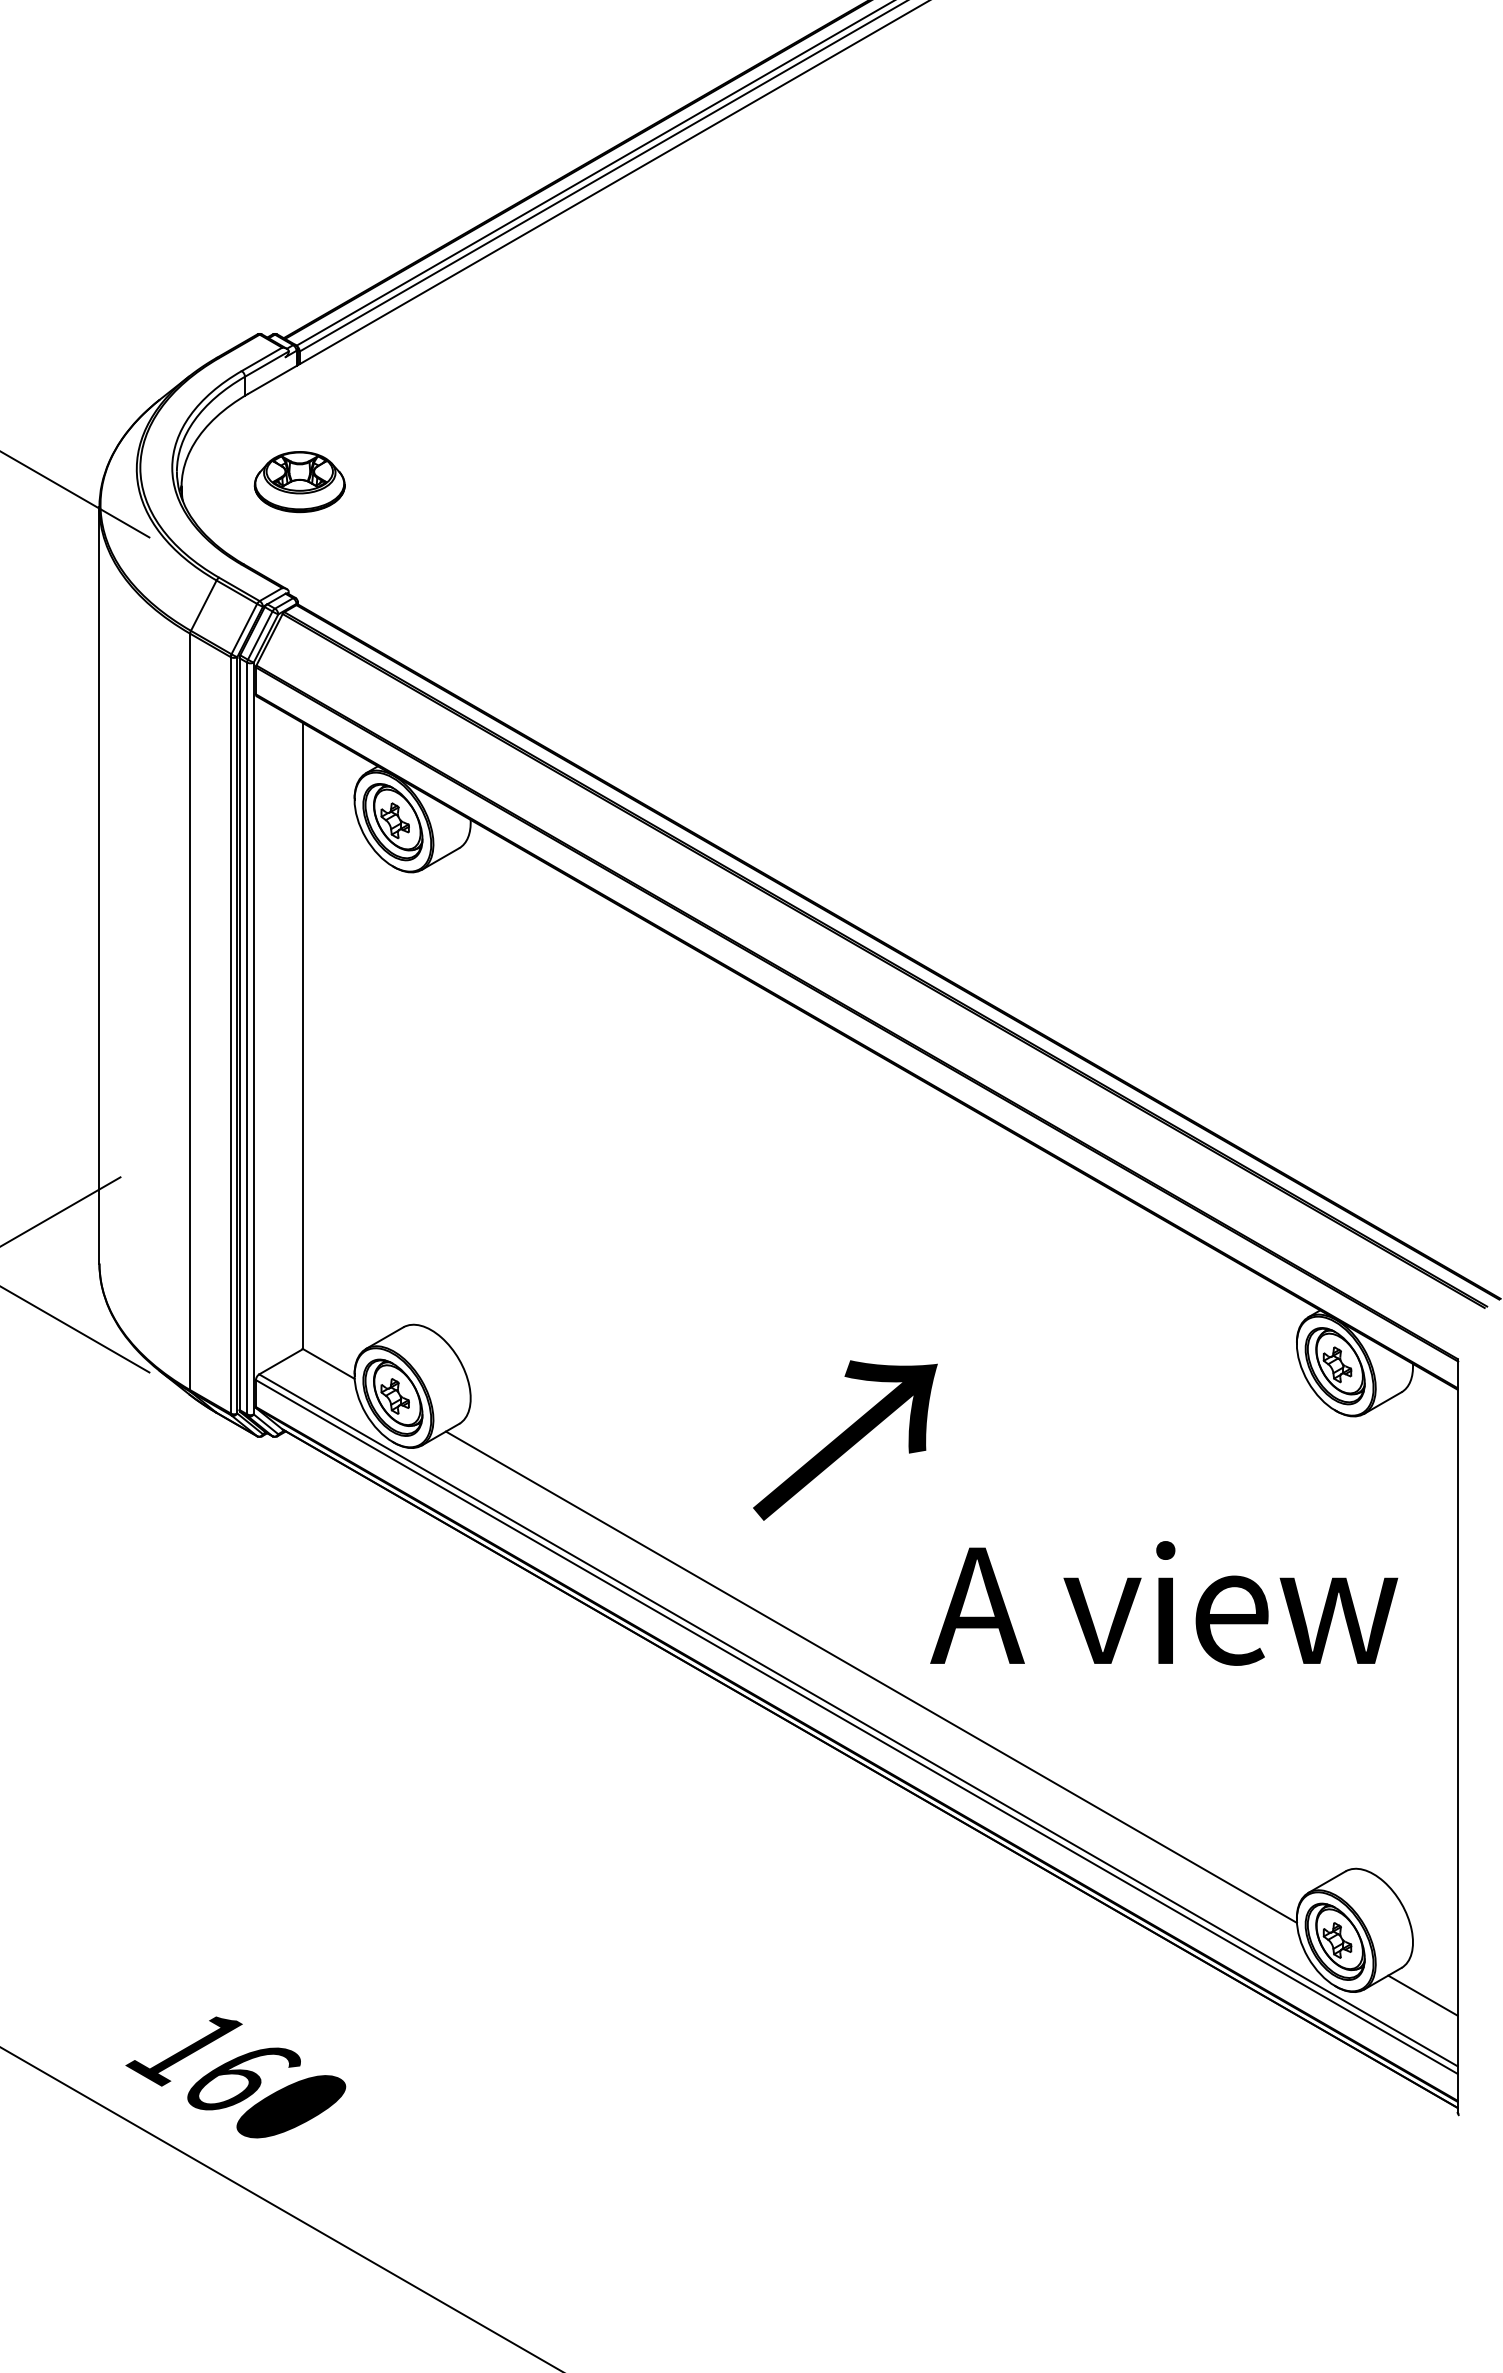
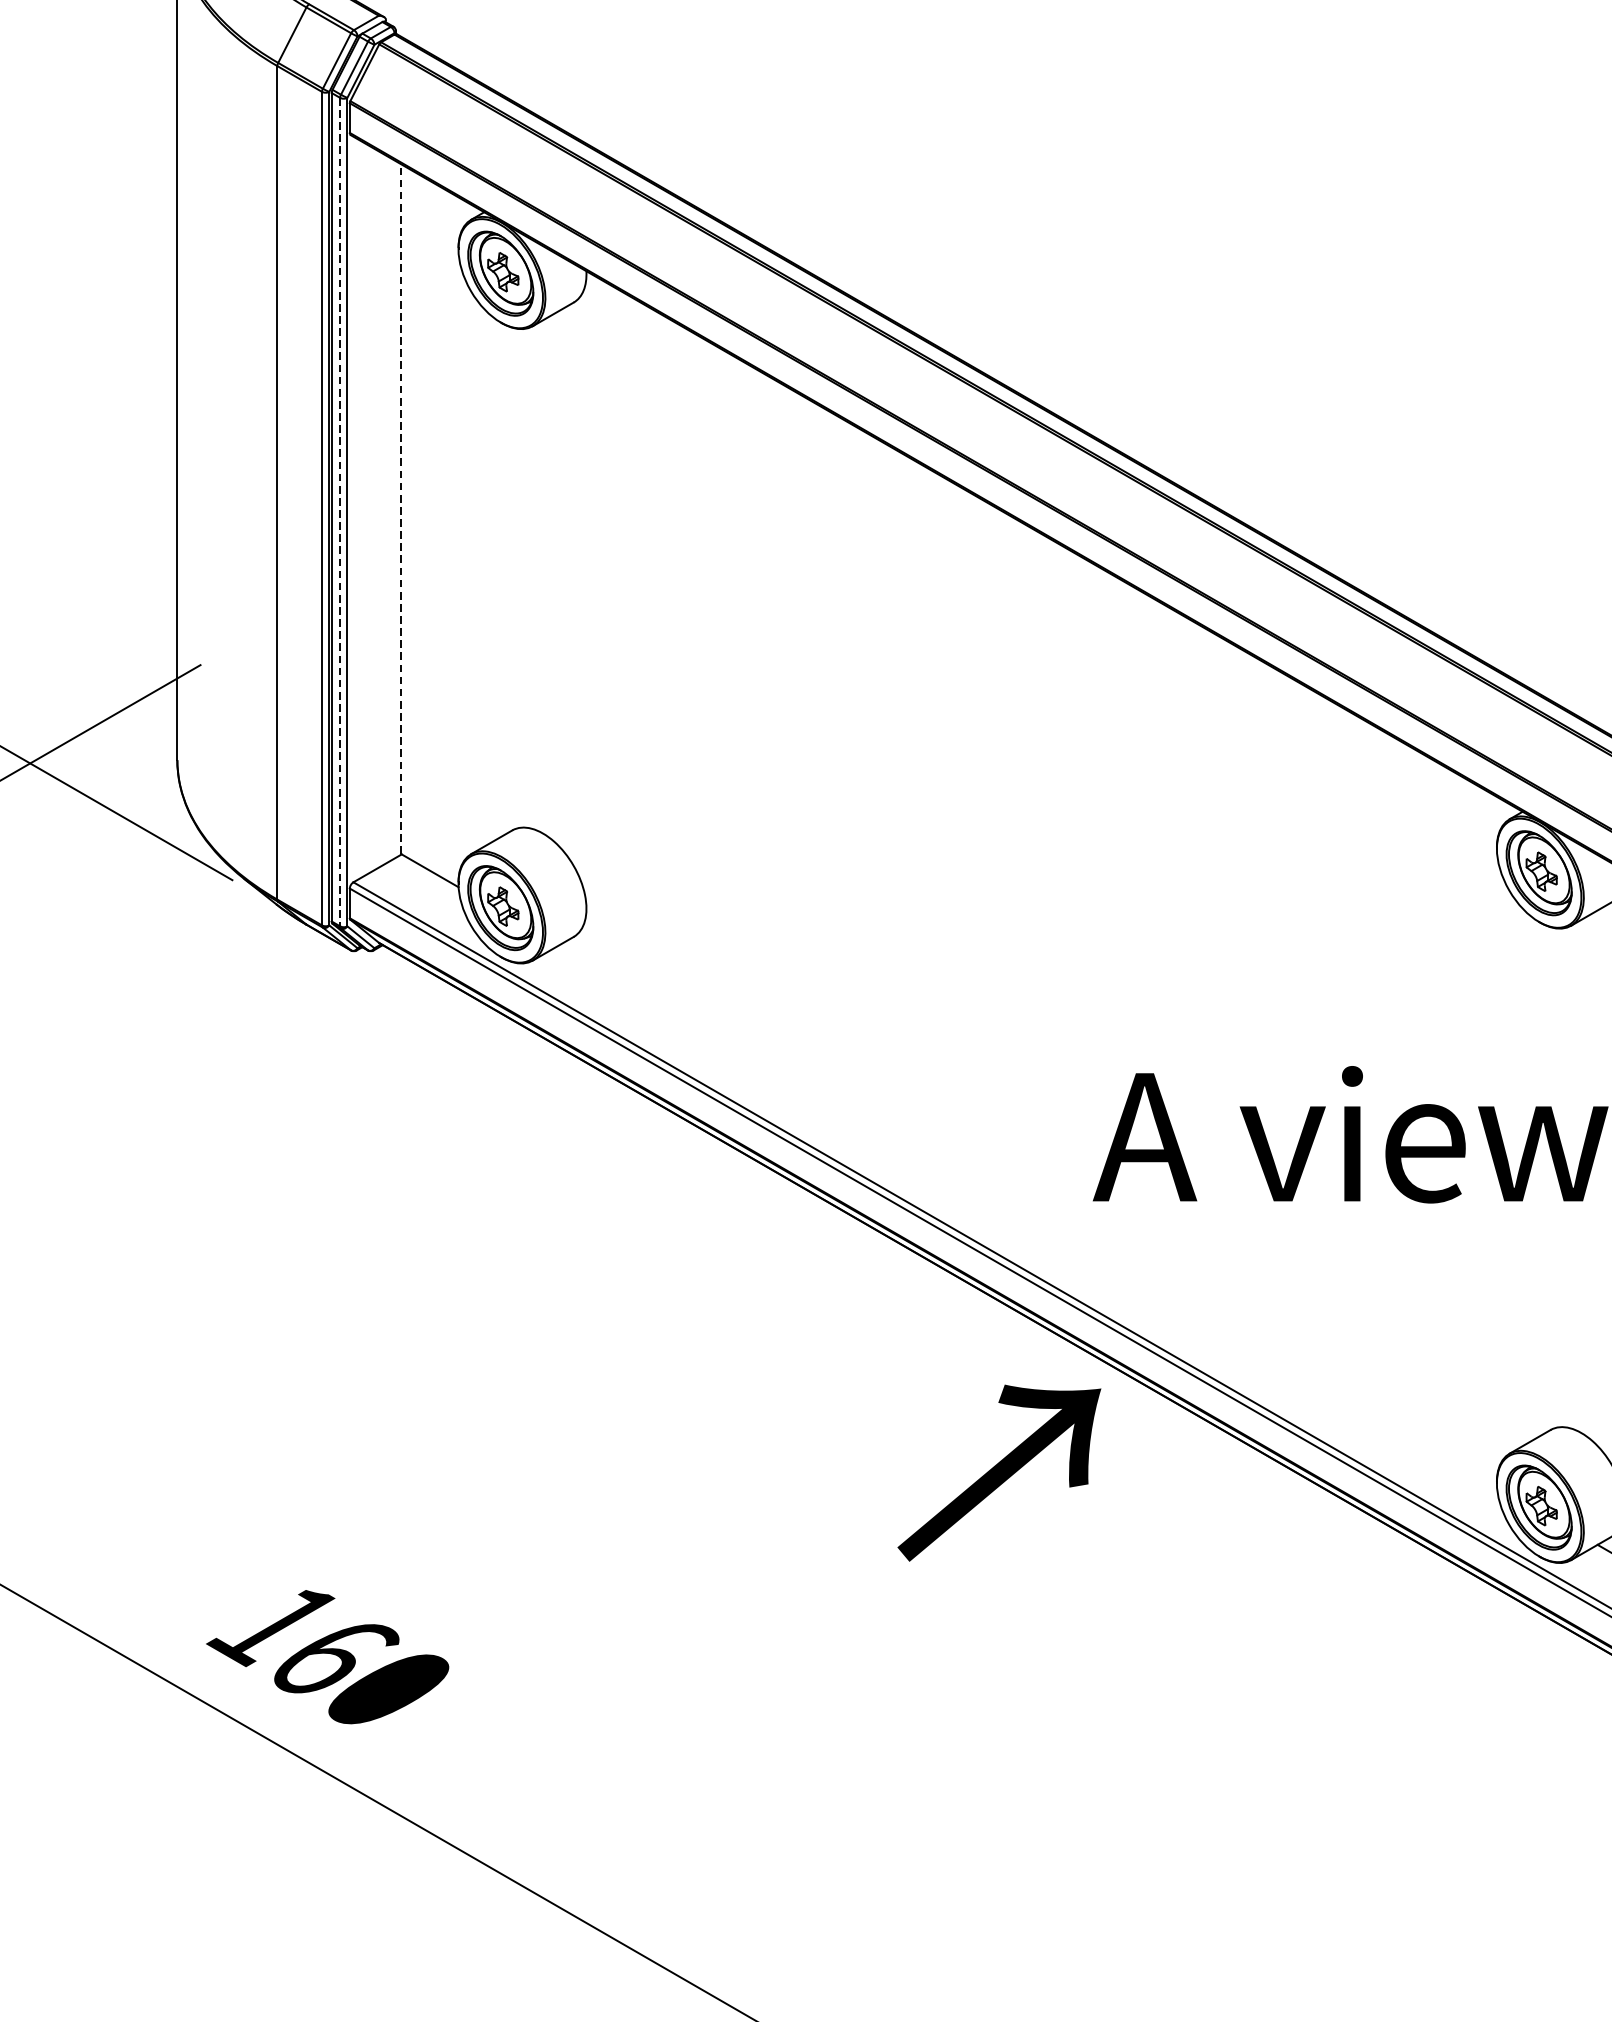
line: (302, 1035) -> (401, 508), solid -> dashed
line: (247, 1038) -> (340, 512), solid -> dashed
text: (845, 1440) -> (999, 1473), moved
line: (870, 1676) -> (1027, 1215), removed

